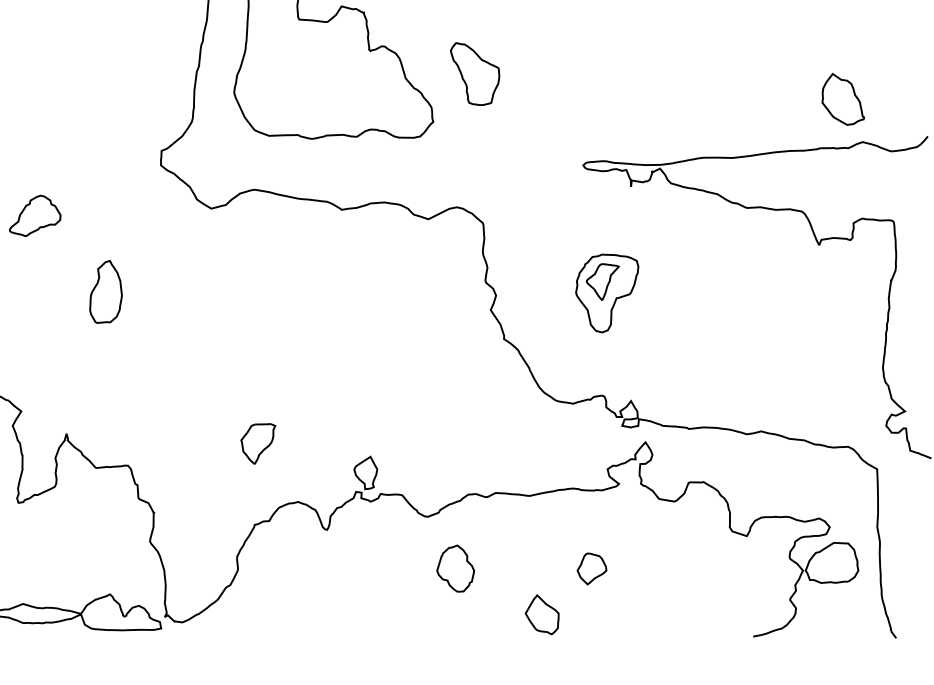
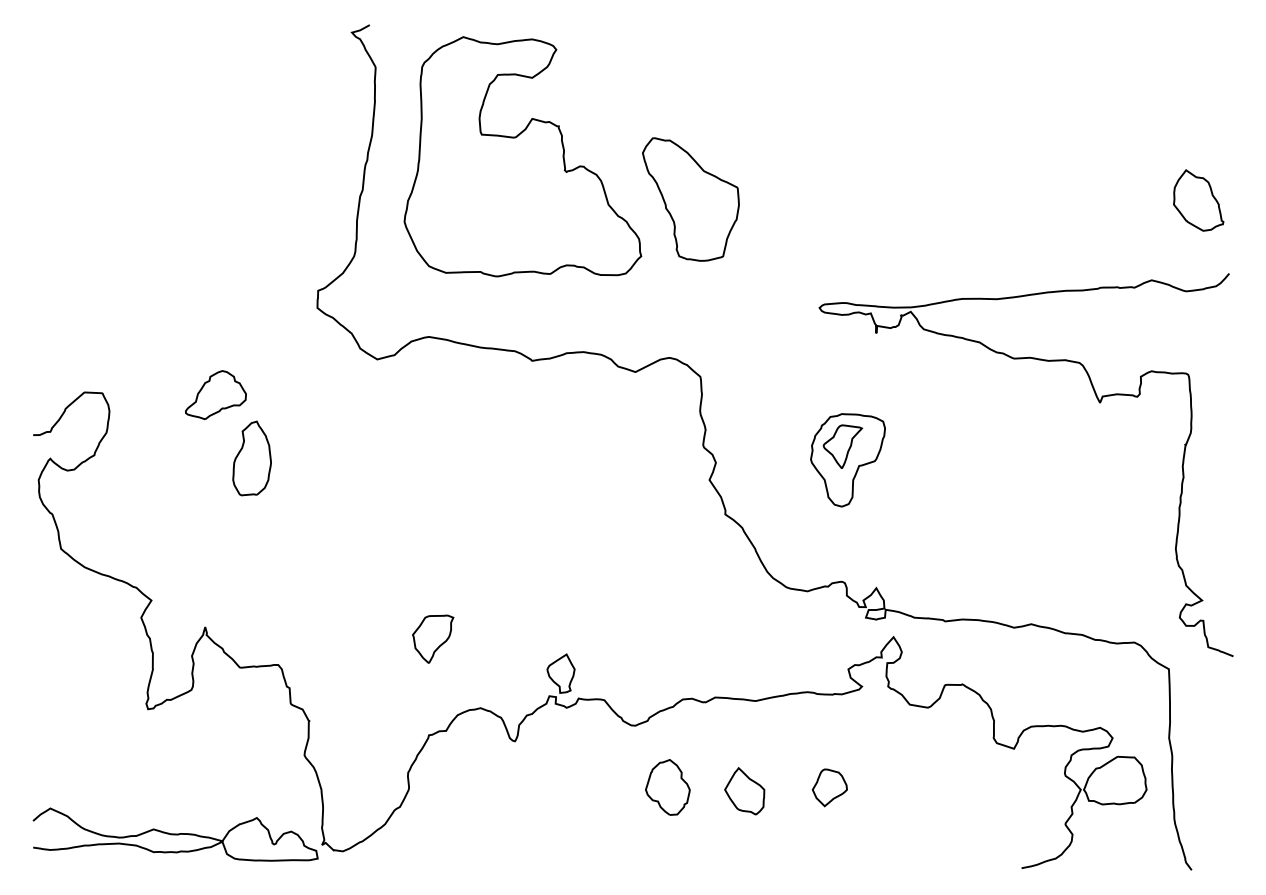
part: (474, 74) -> (690, 199), size x1.67
part: (843, 99) -> (1198, 200), moved
part: (34, 216) -> (215, 395), moved
part: (542, 614) -> (744, 791), moved

